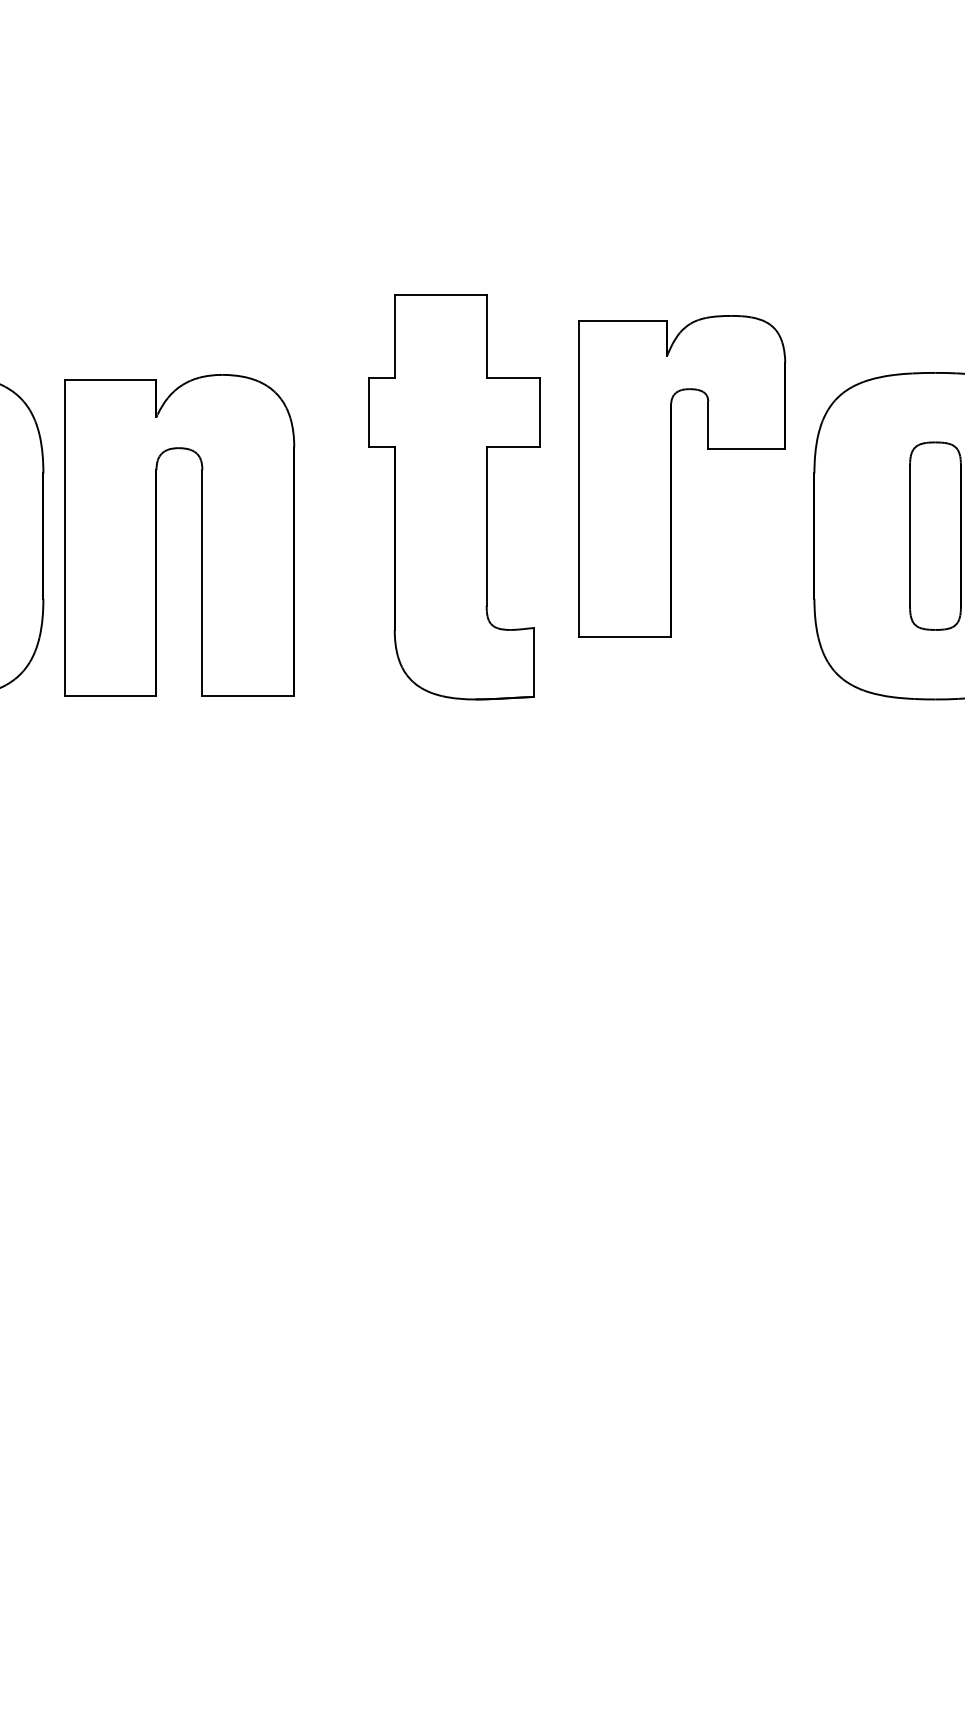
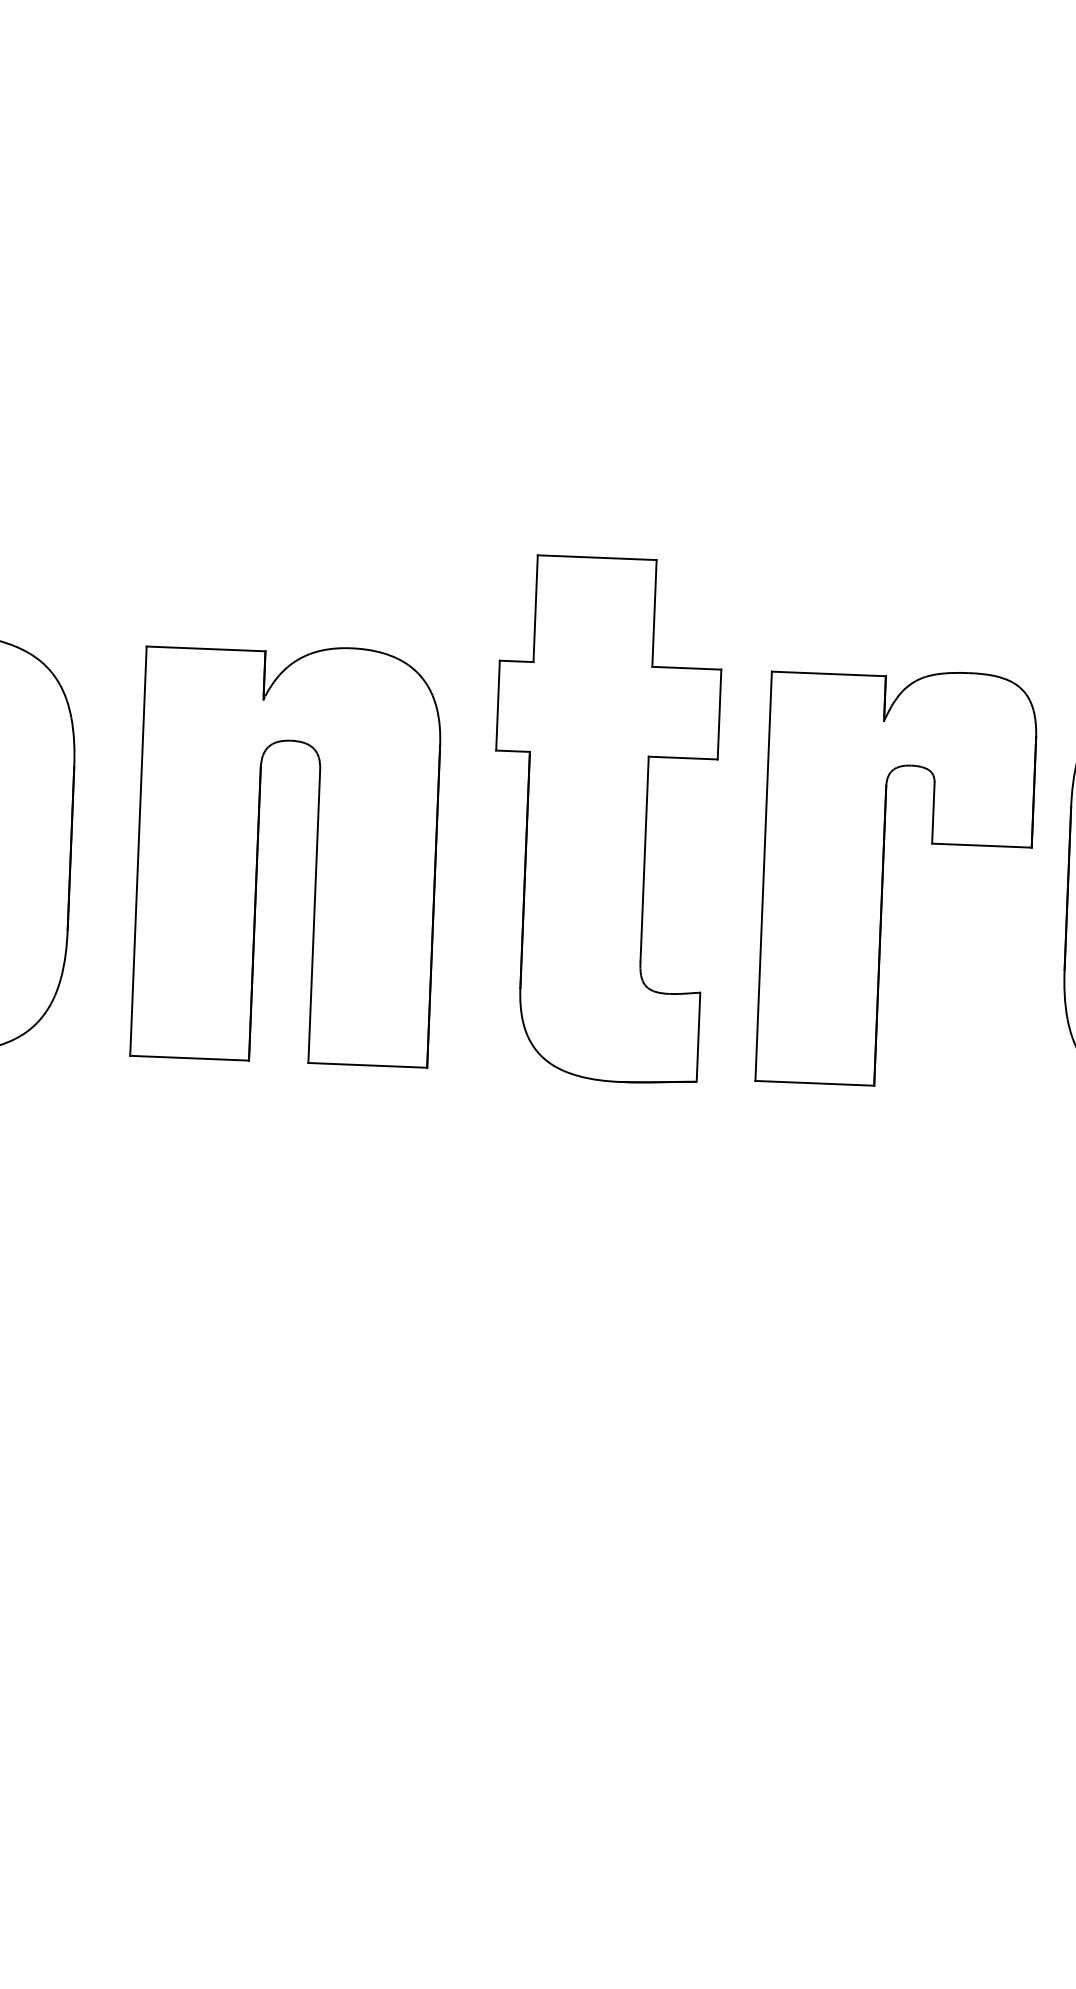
part: (671, 476) -> (883, 877), moved
part: (201, 535) -> (315, 854), moved

